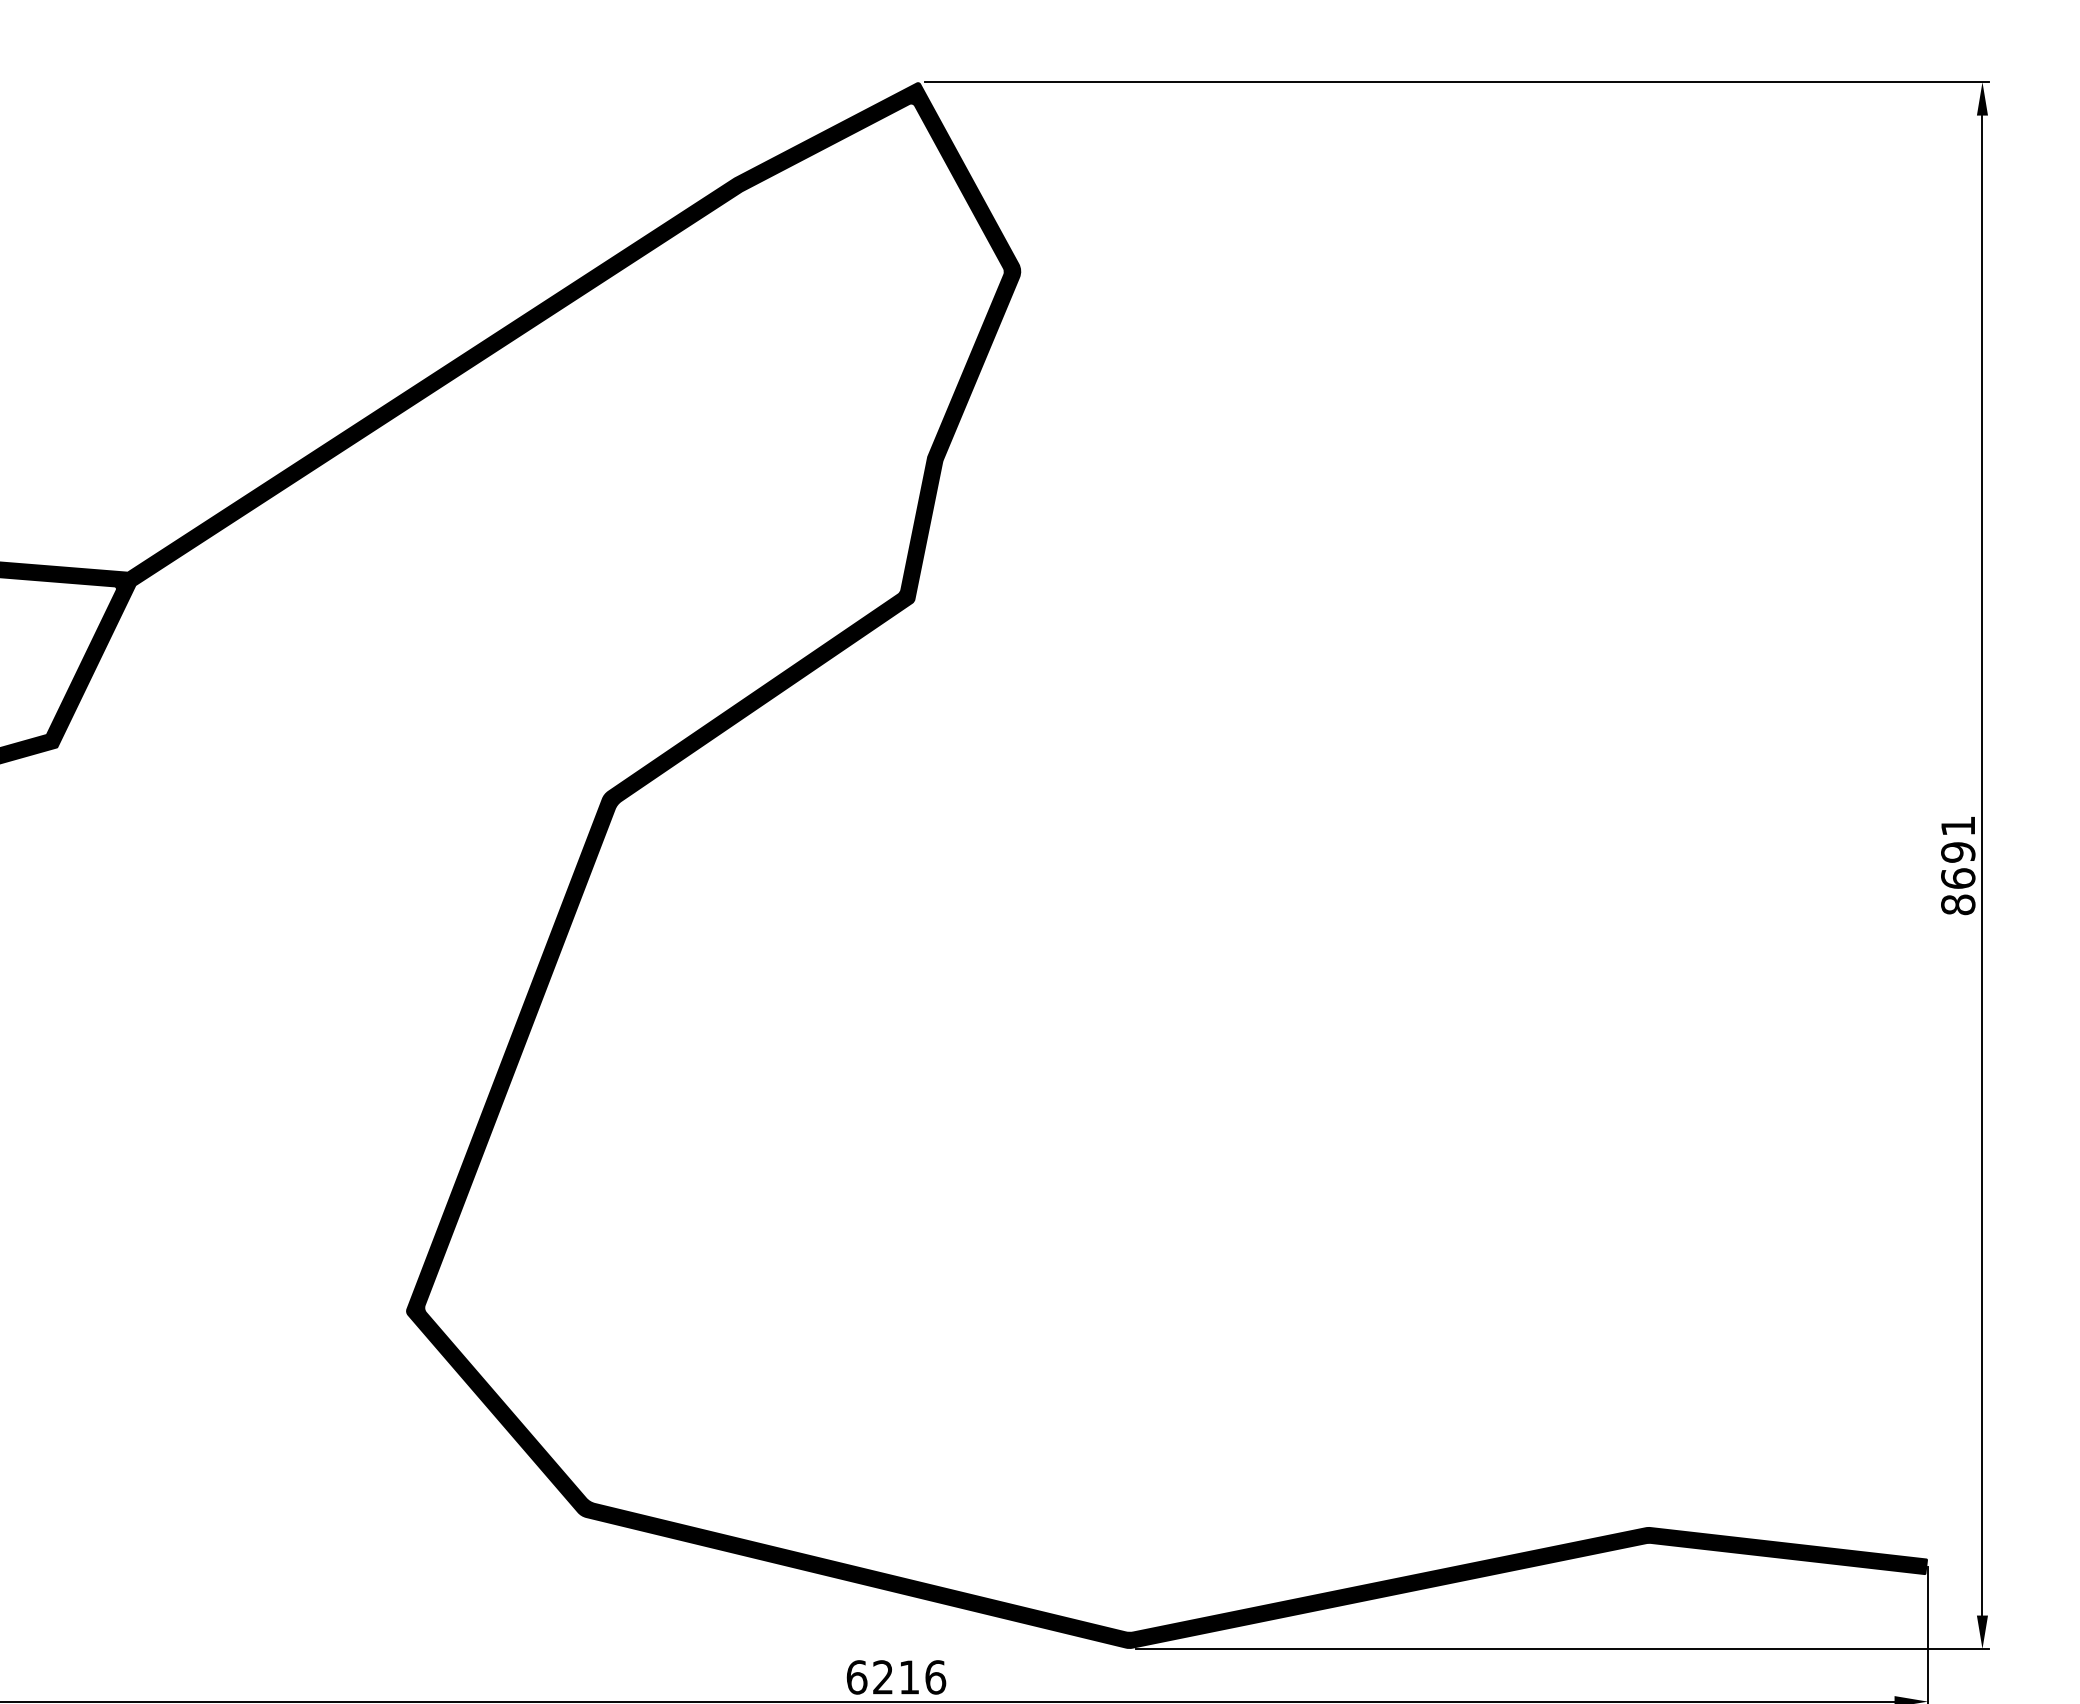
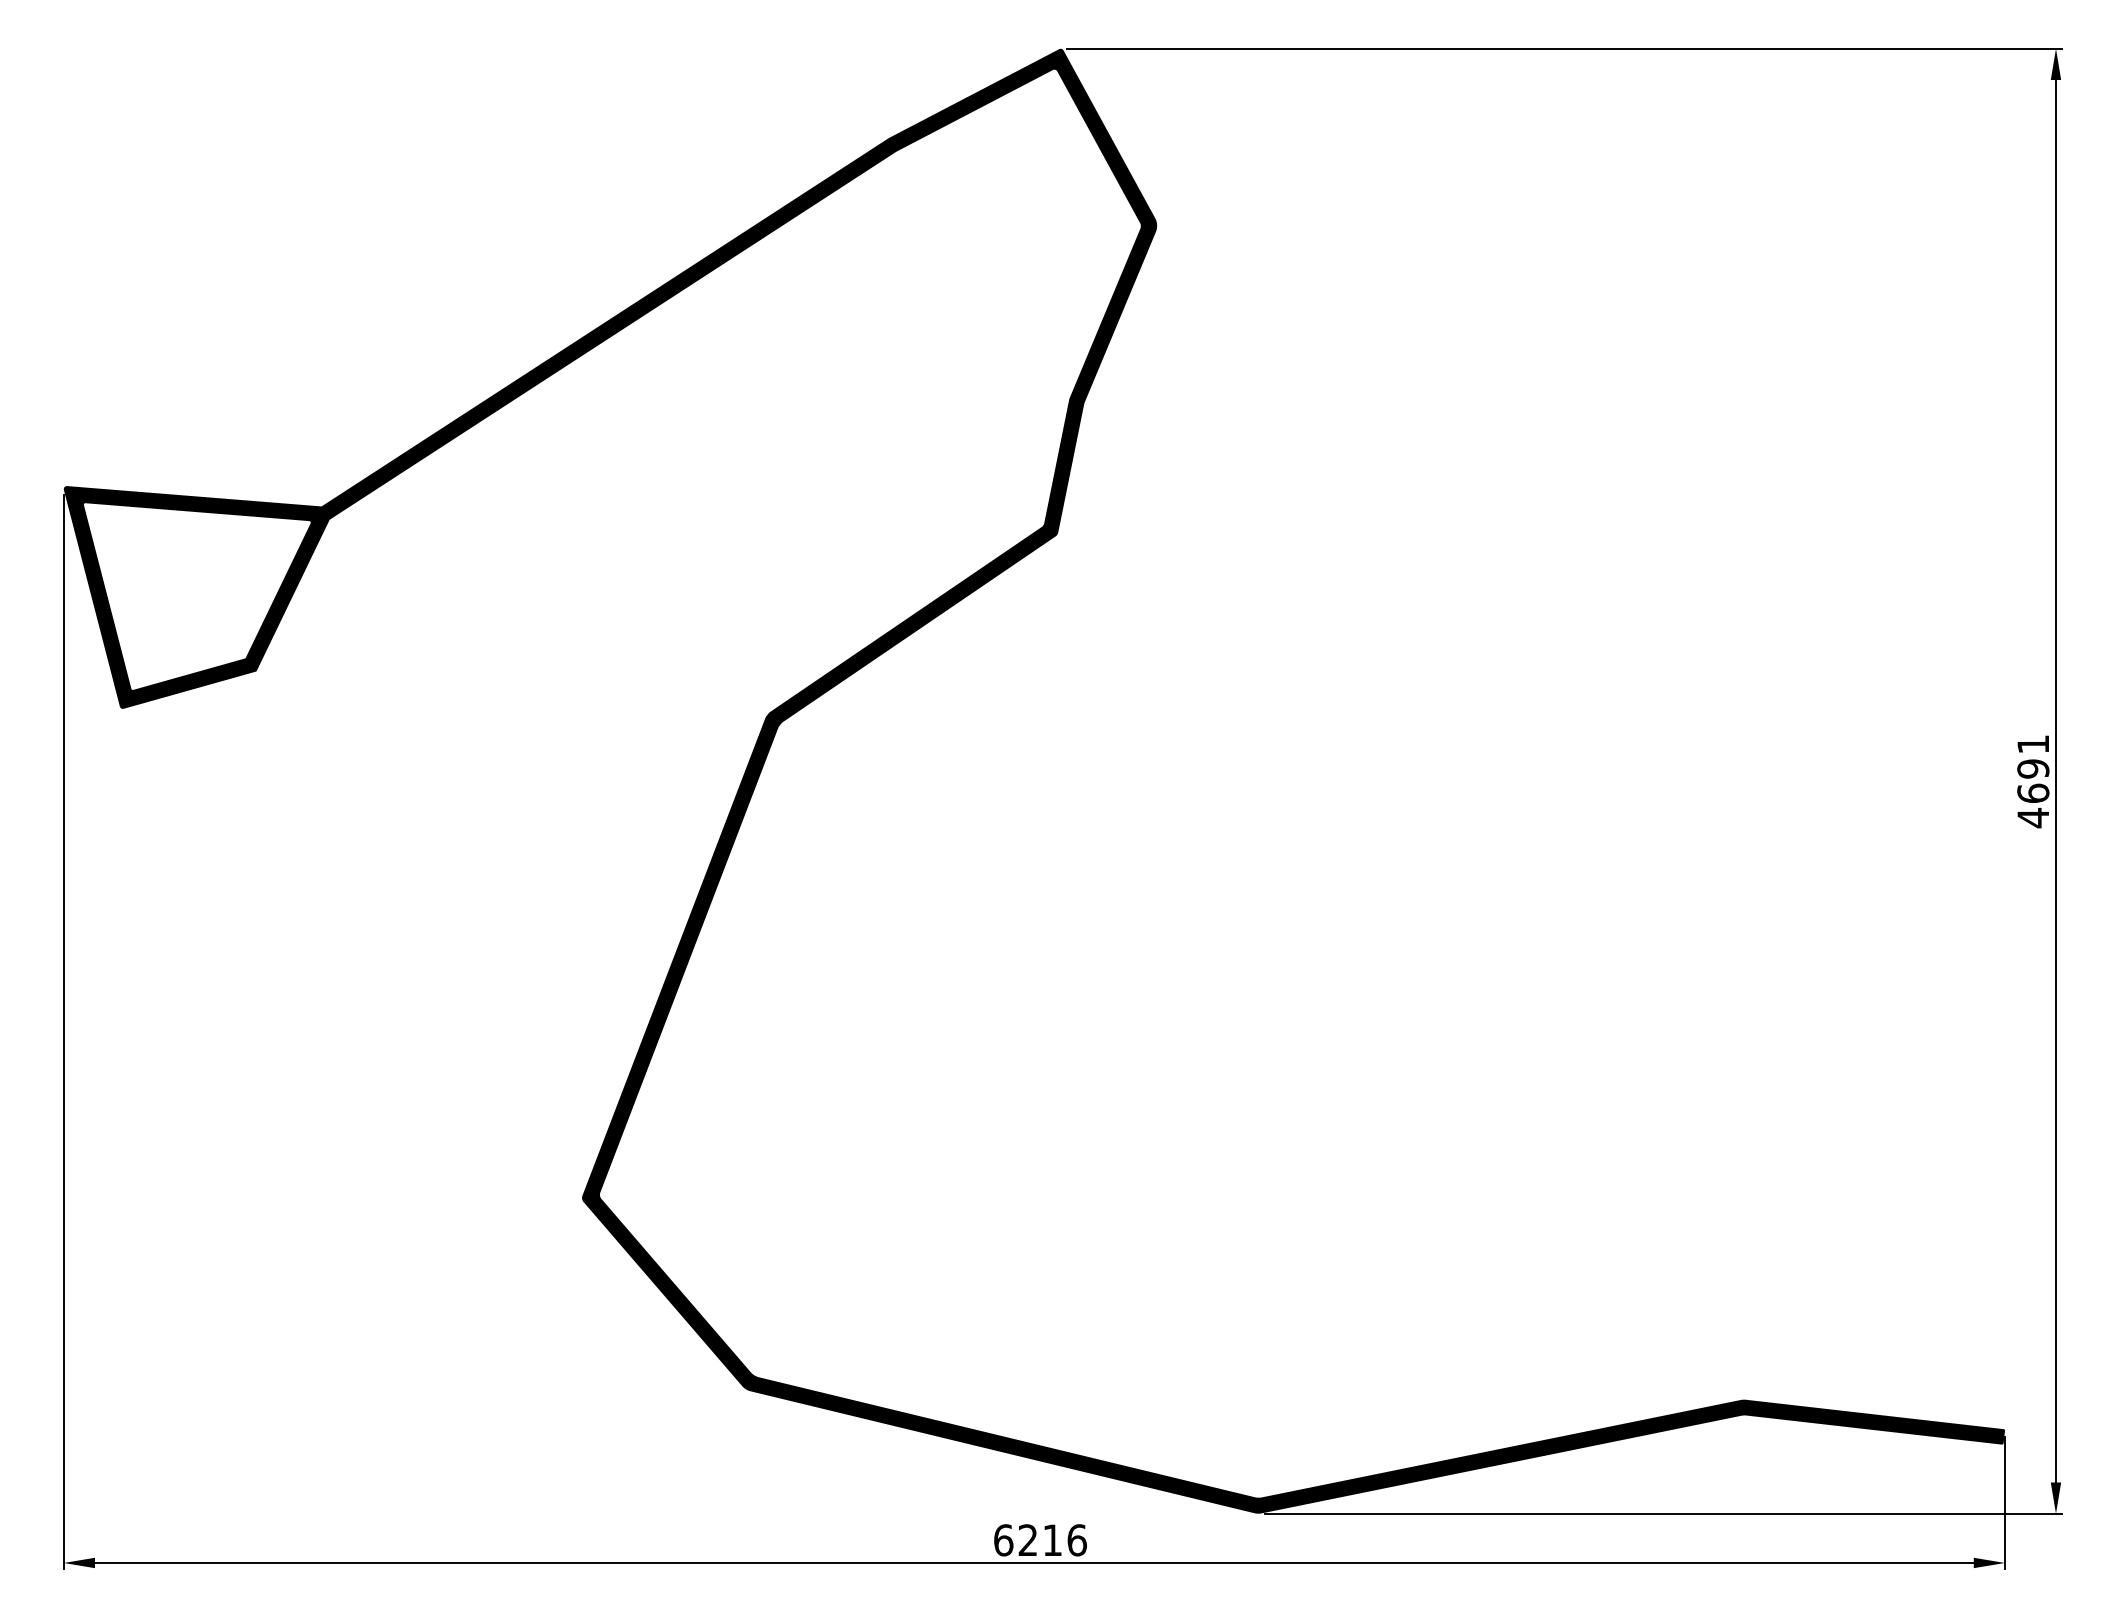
text: (1958, 905) -> (2033, 818), 8691 -> 4691

